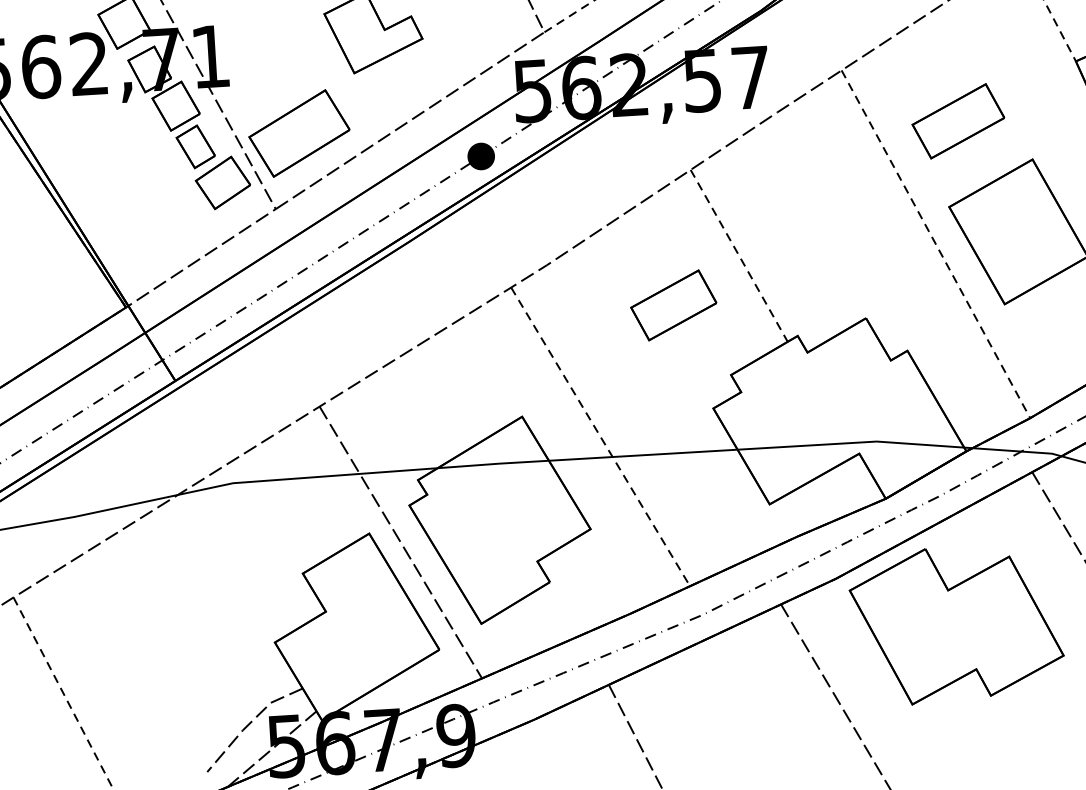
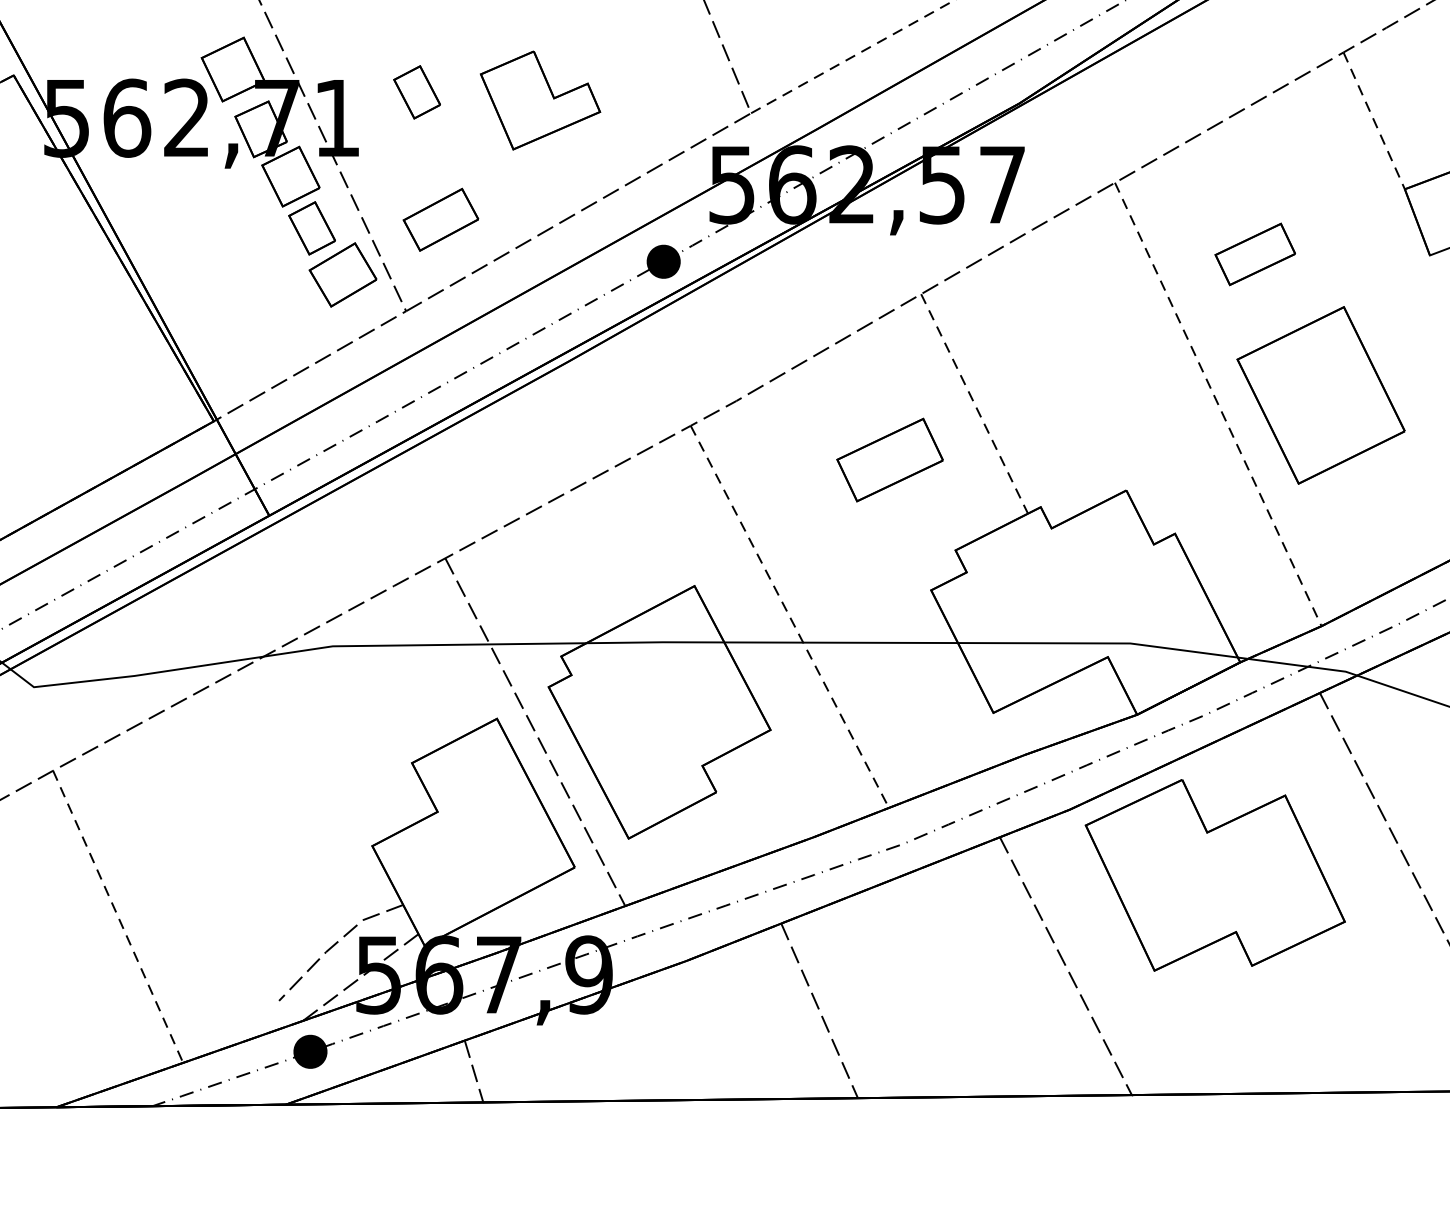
part: (273, 32) -> (416, 92), added
part: (958, 121) -> (1255, 254), size x0.7
part: (298, 133) -> (440, 219), size x0.6

